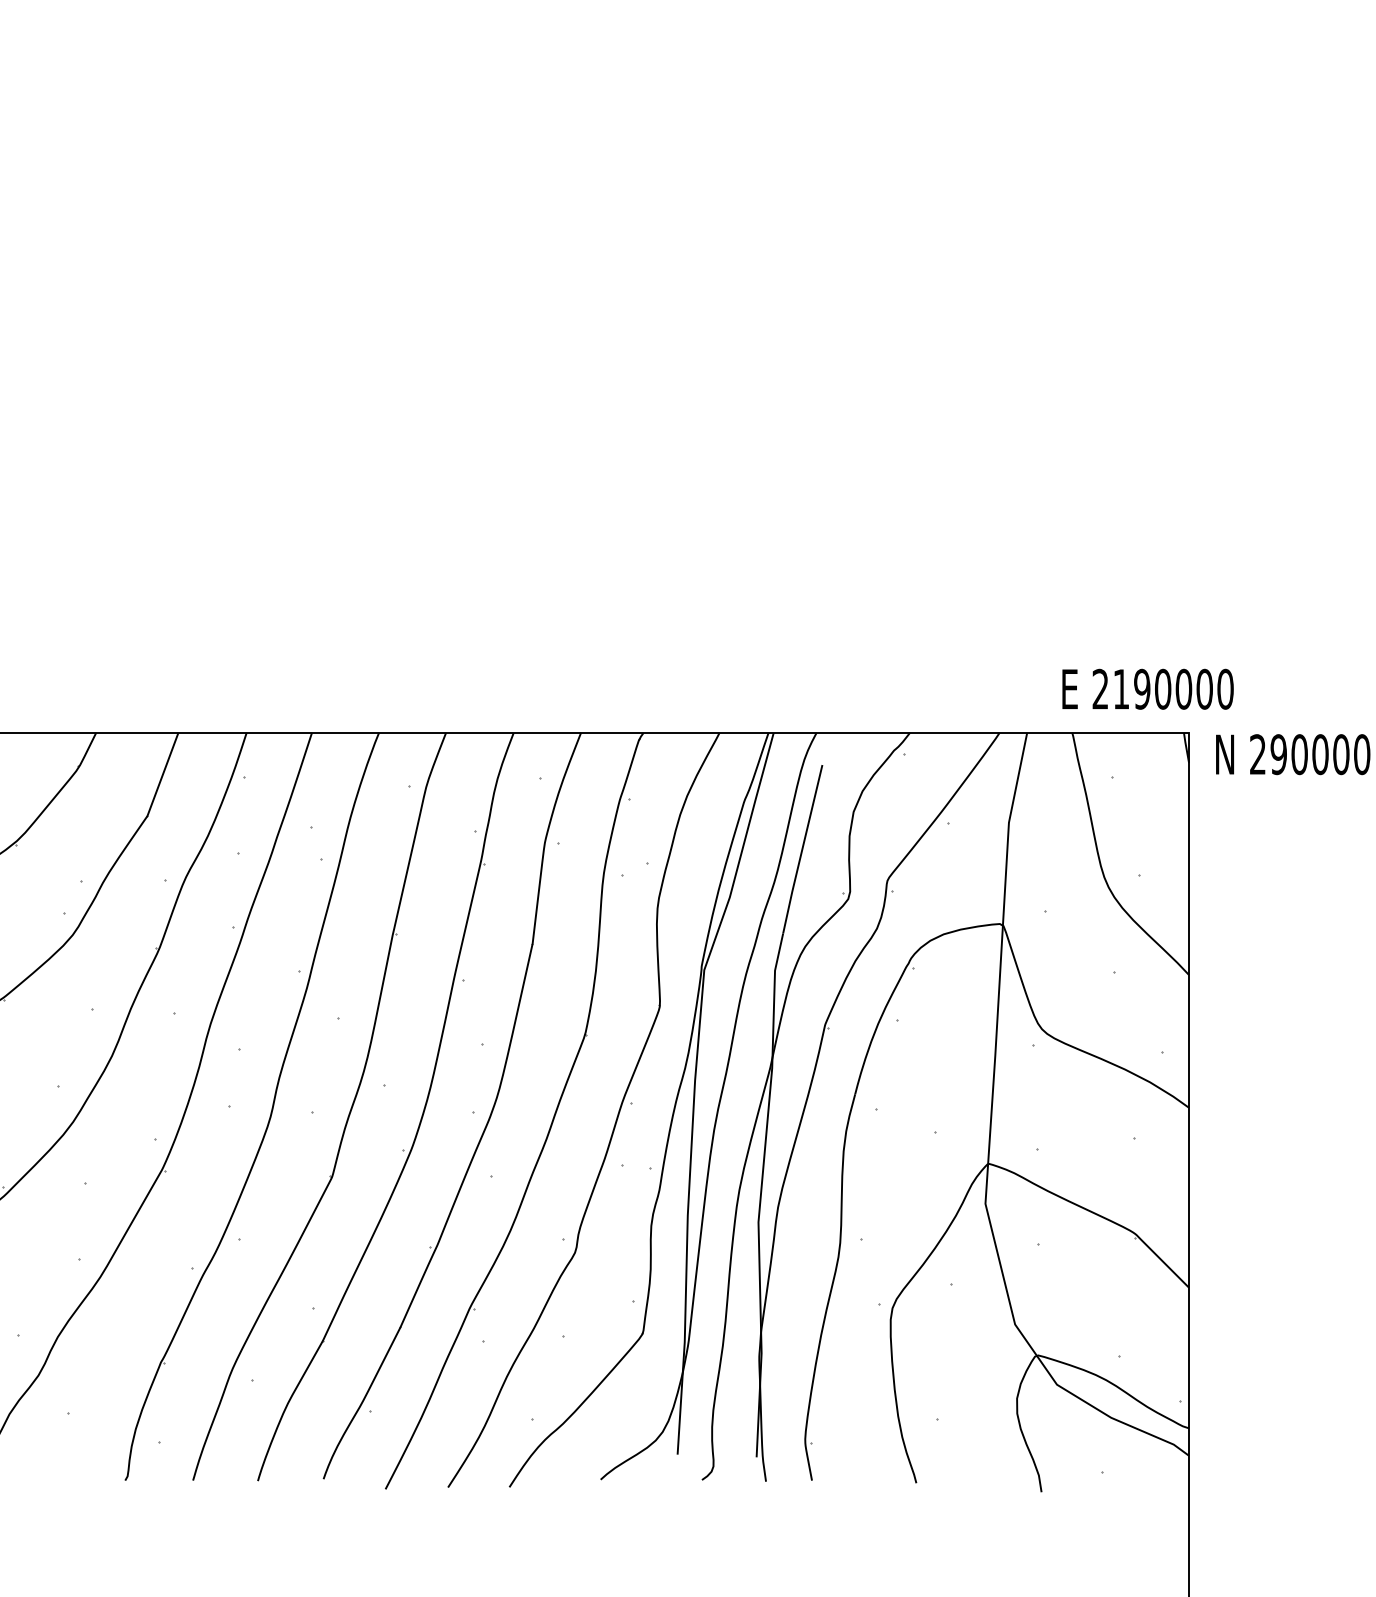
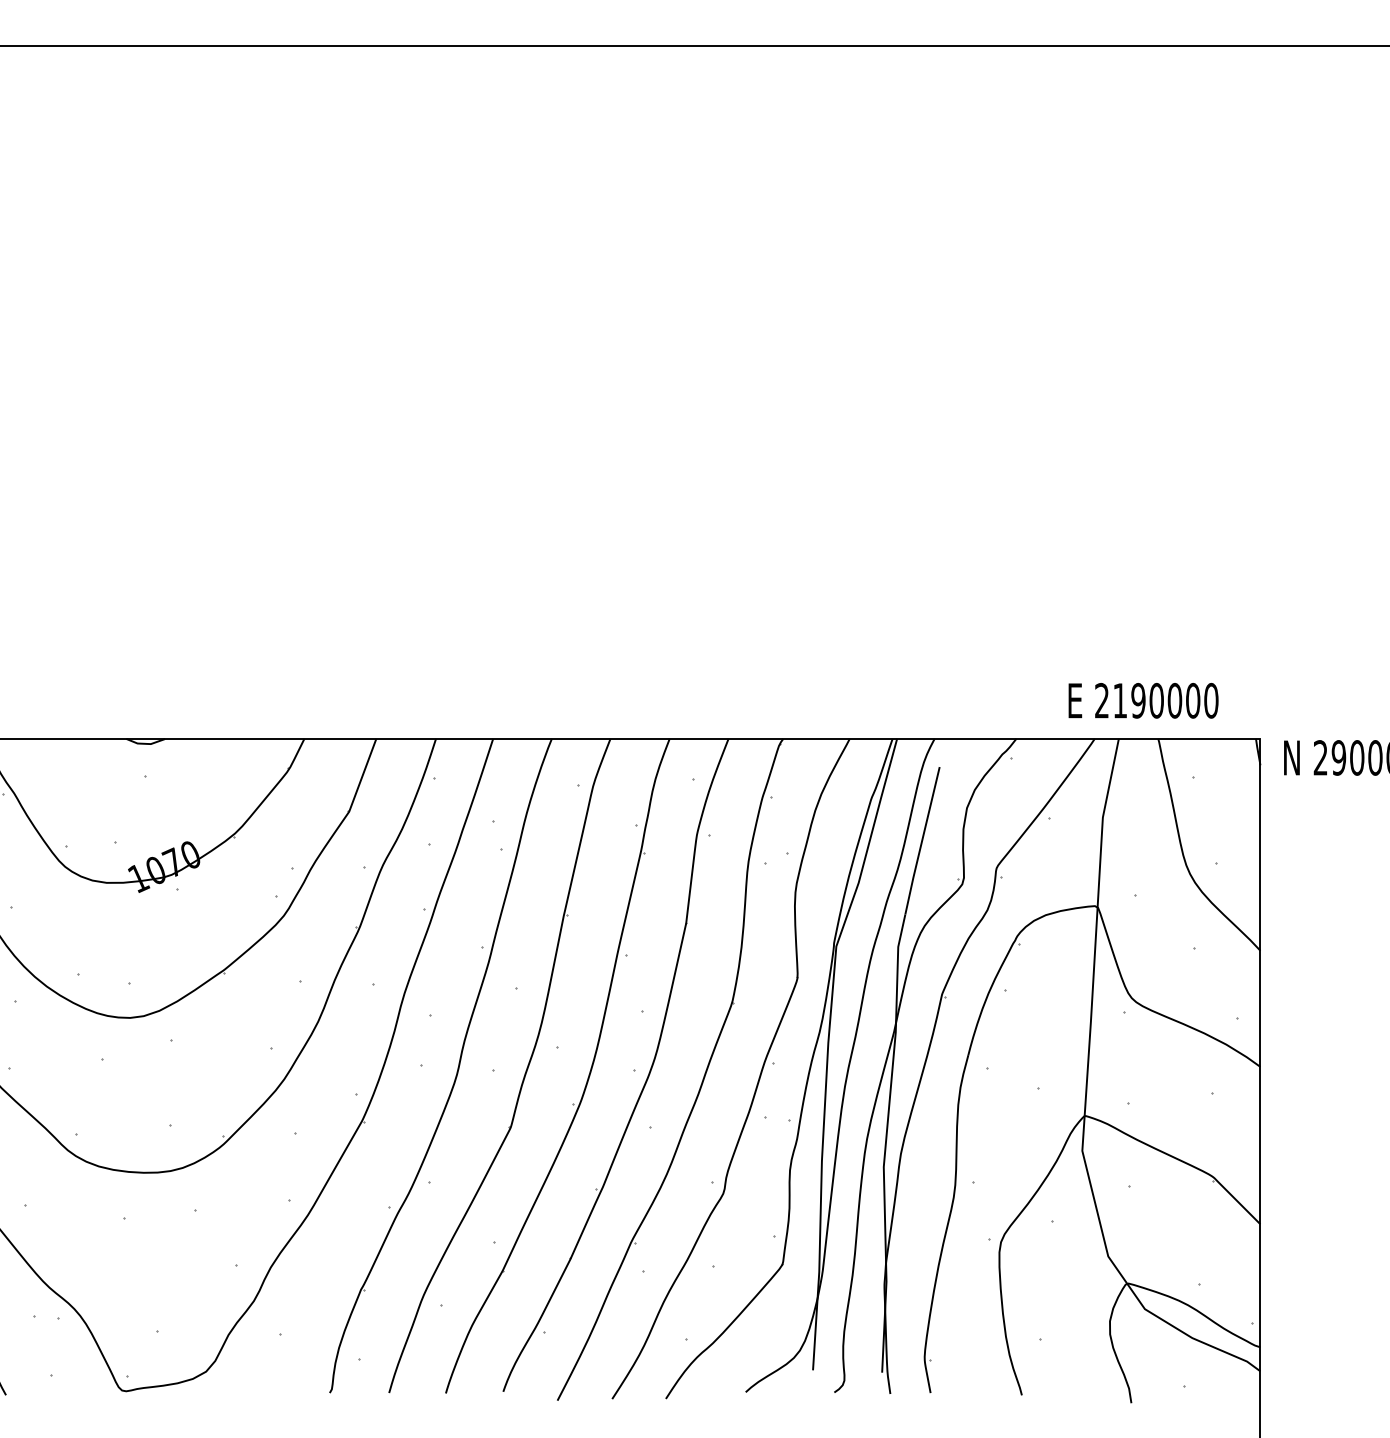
text: (1147, 688) -> (1143, 700), moved

